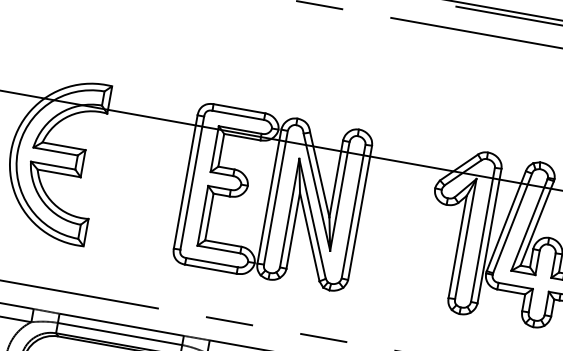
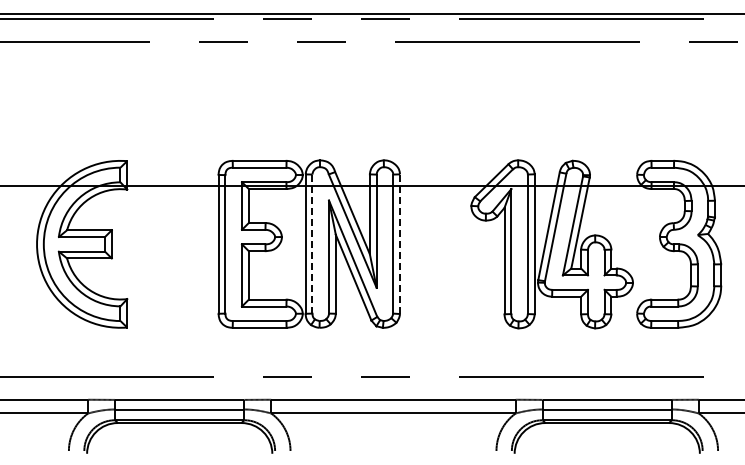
line: (275, 198) -> (312, 244), solid -> dashed
line: (360, 213) -> (400, 244), solid -> dashed

